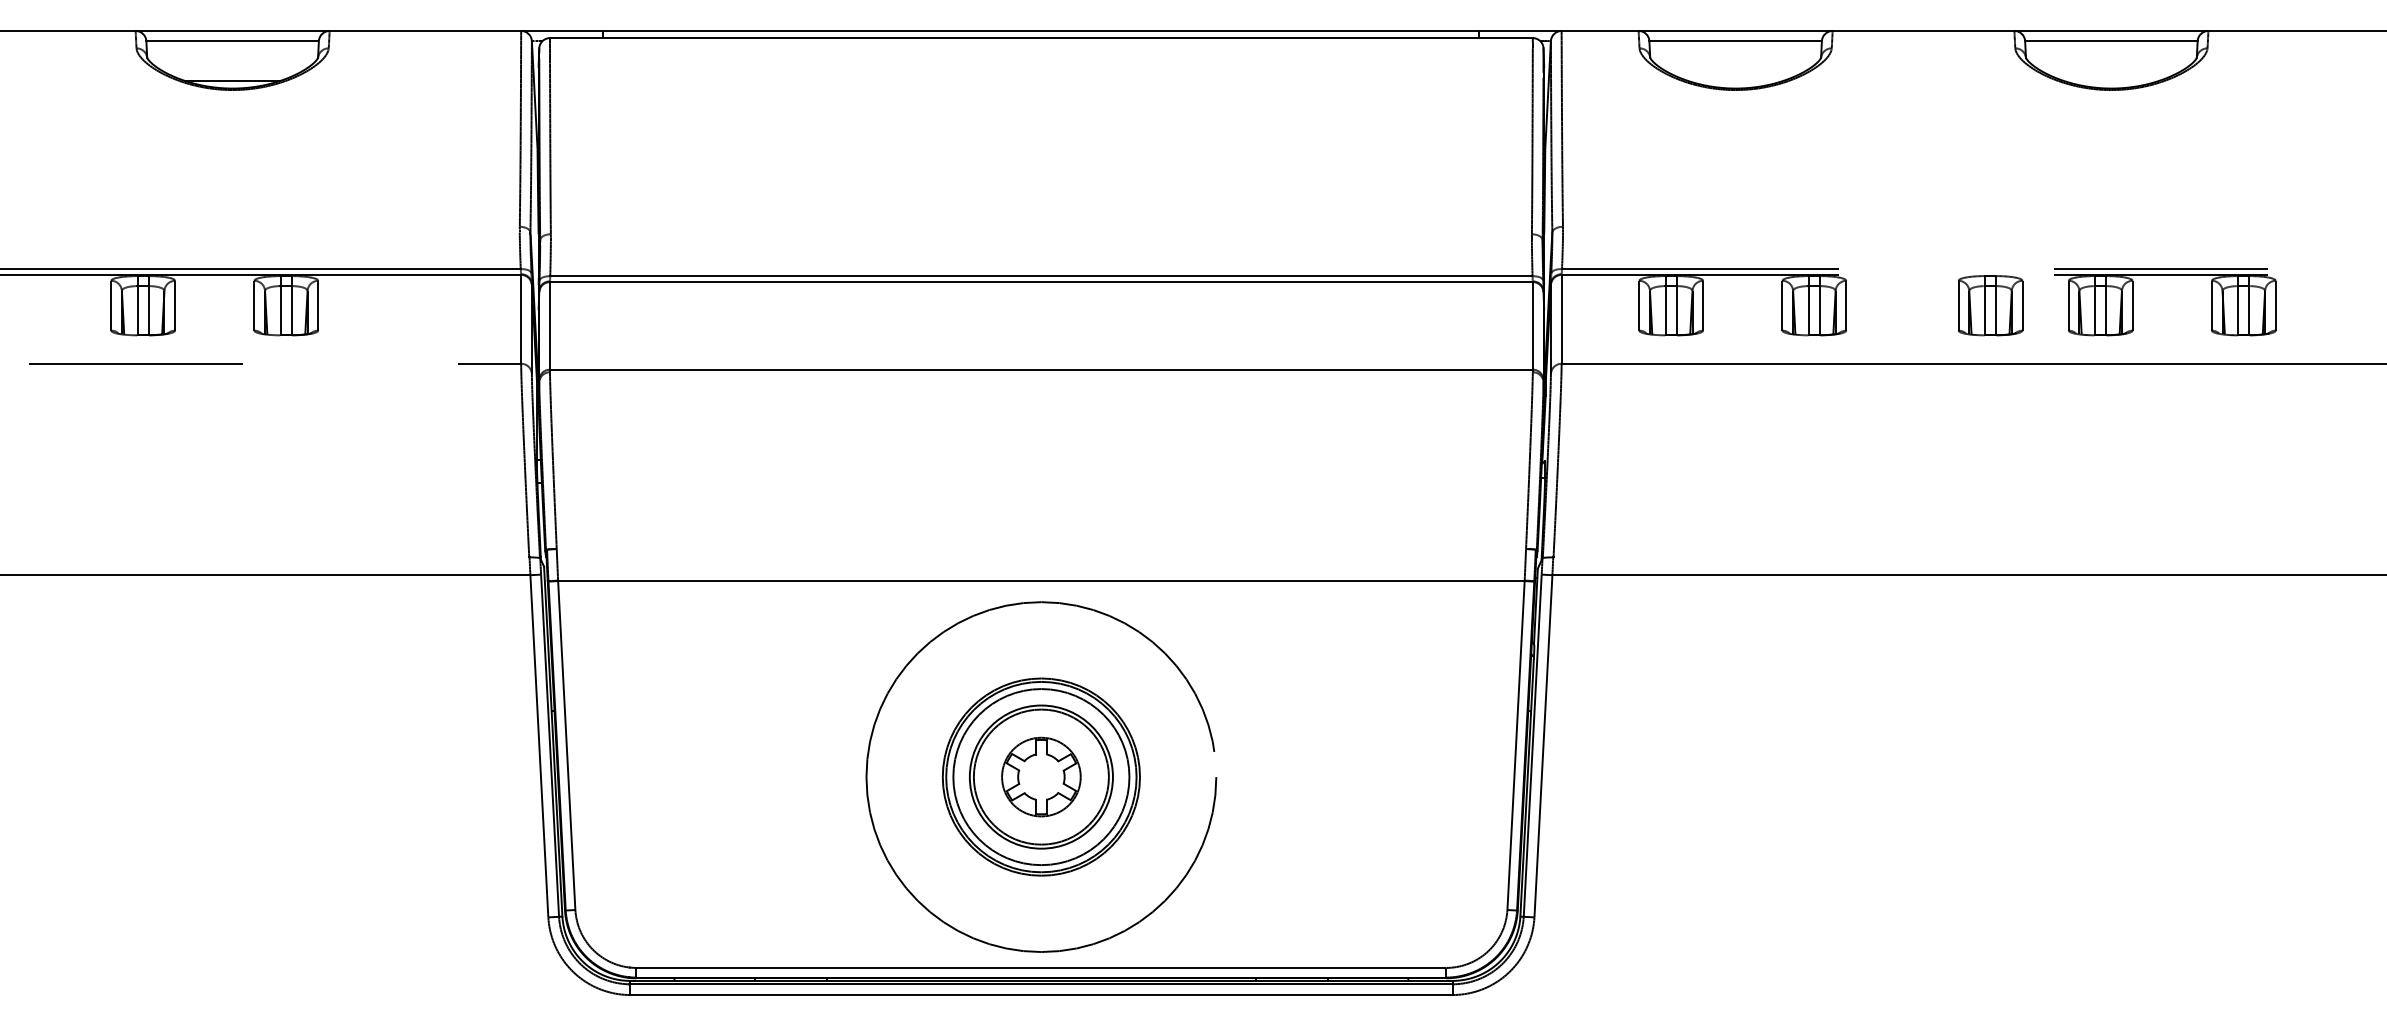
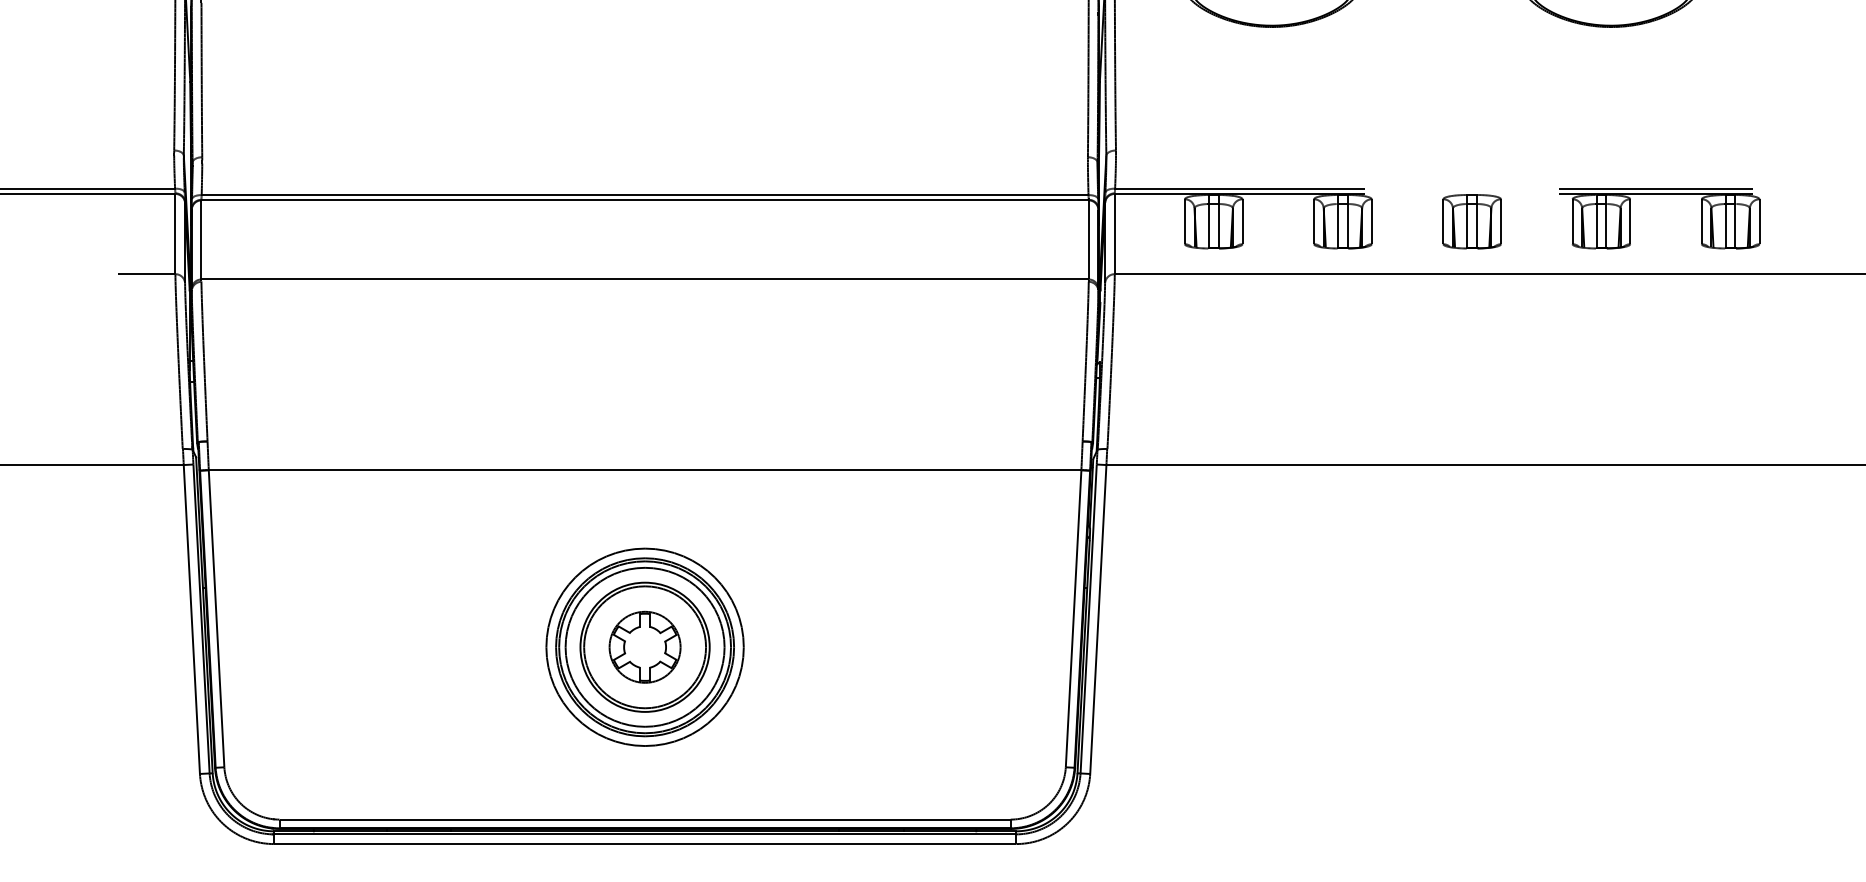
part: (1990, 305) -> (1472, 221), moved
circle: (1041, 776) -> (645, 646), size x0.62

